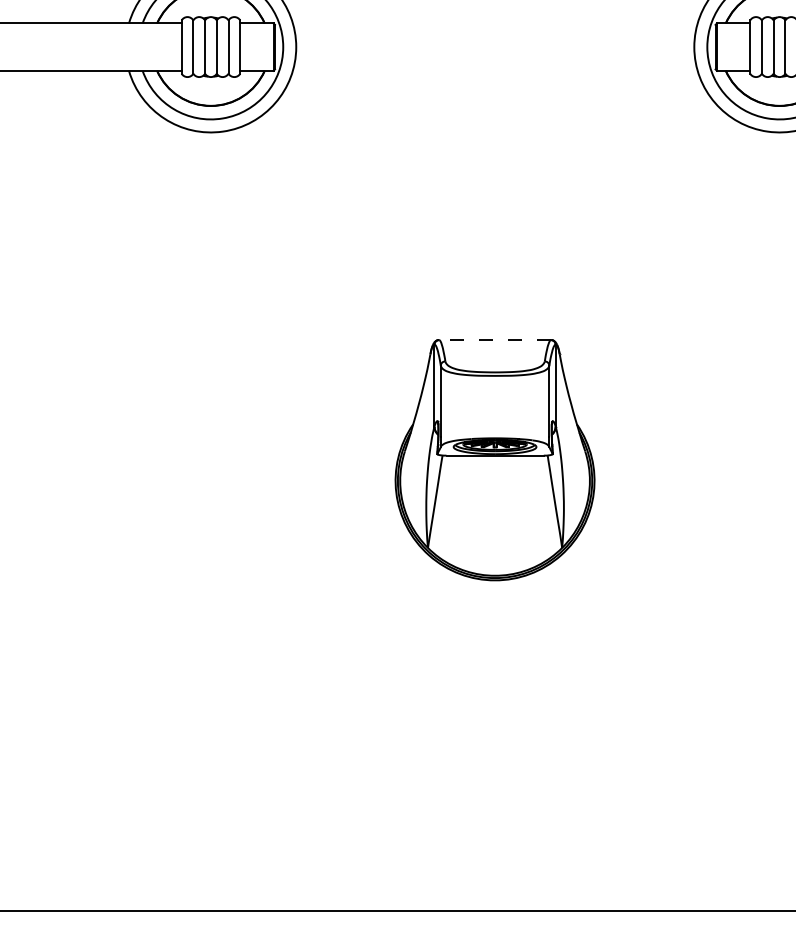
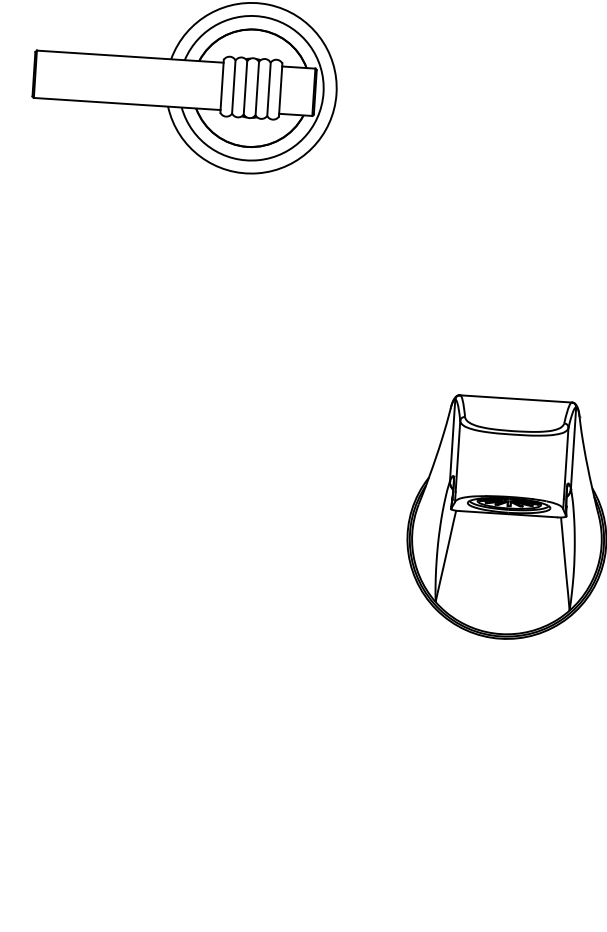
line: (494, 340) -> (515, 399), dashed -> solid

